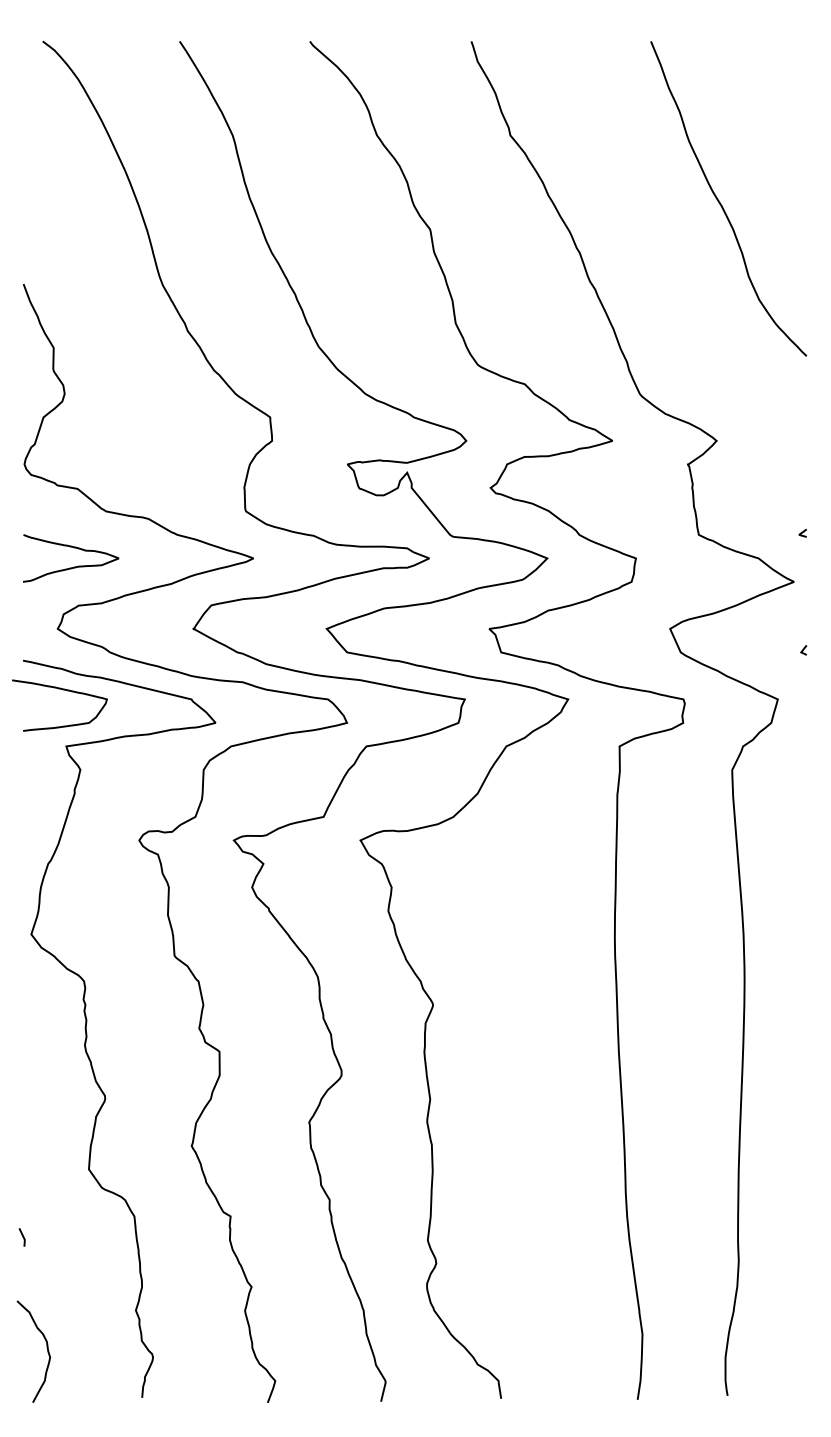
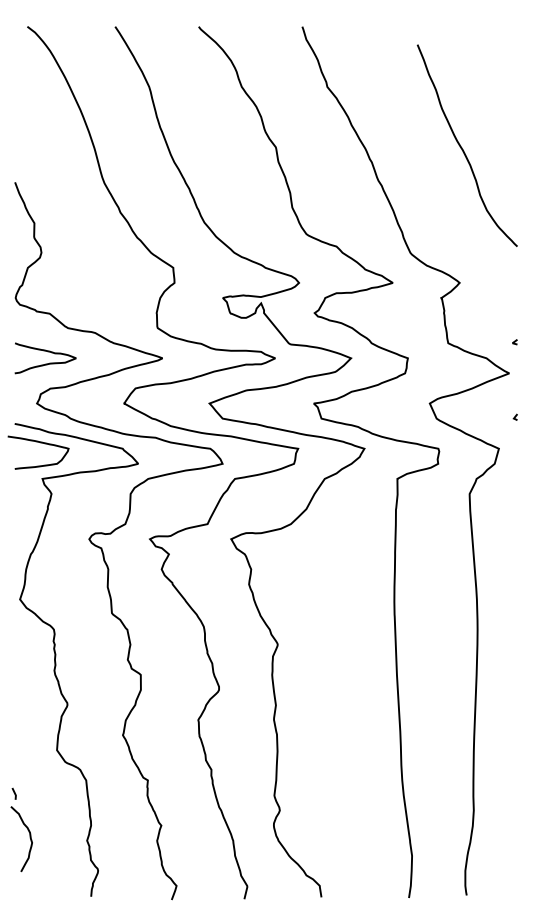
curve: (721, 201) -> (462, 147), moved
curve: (46, 1349) -> (29, 837), moved

